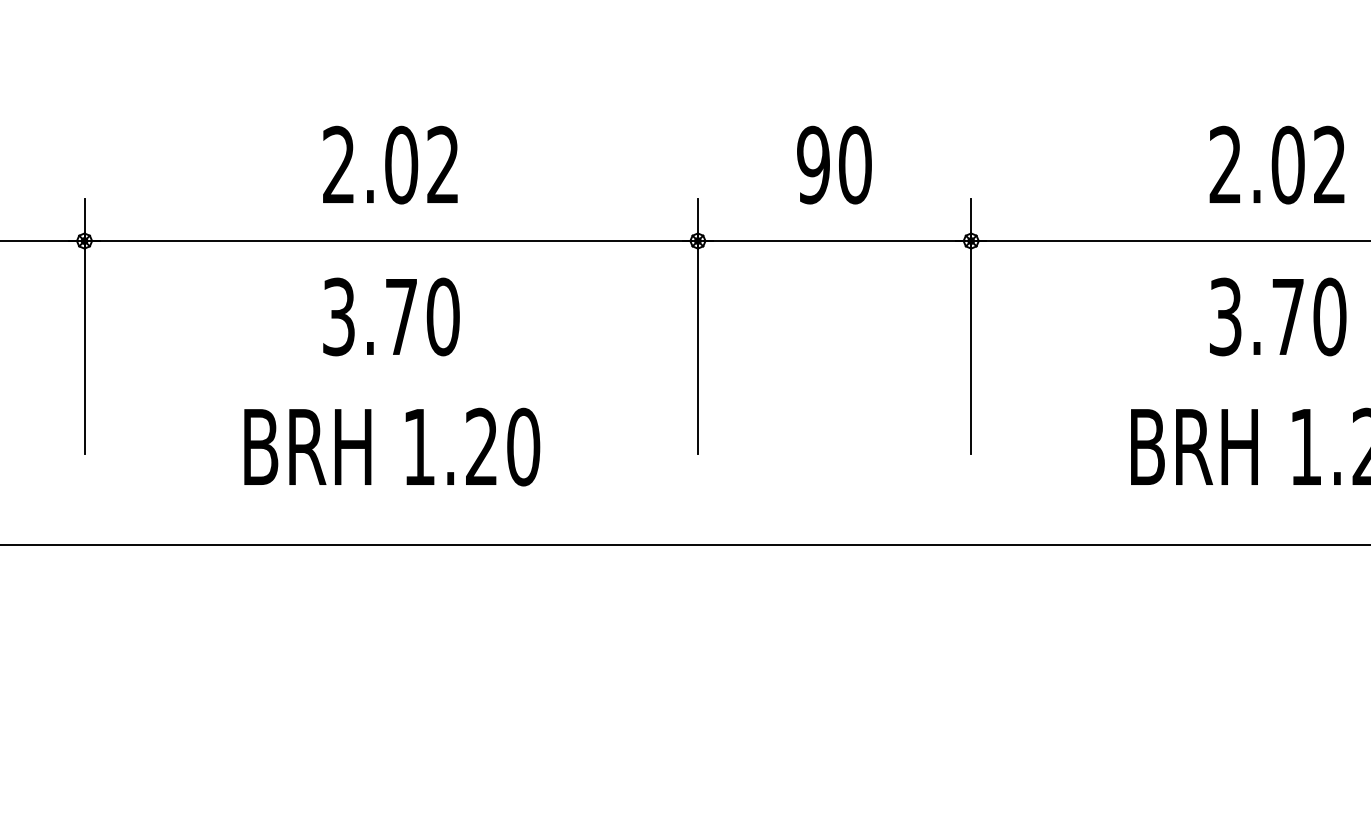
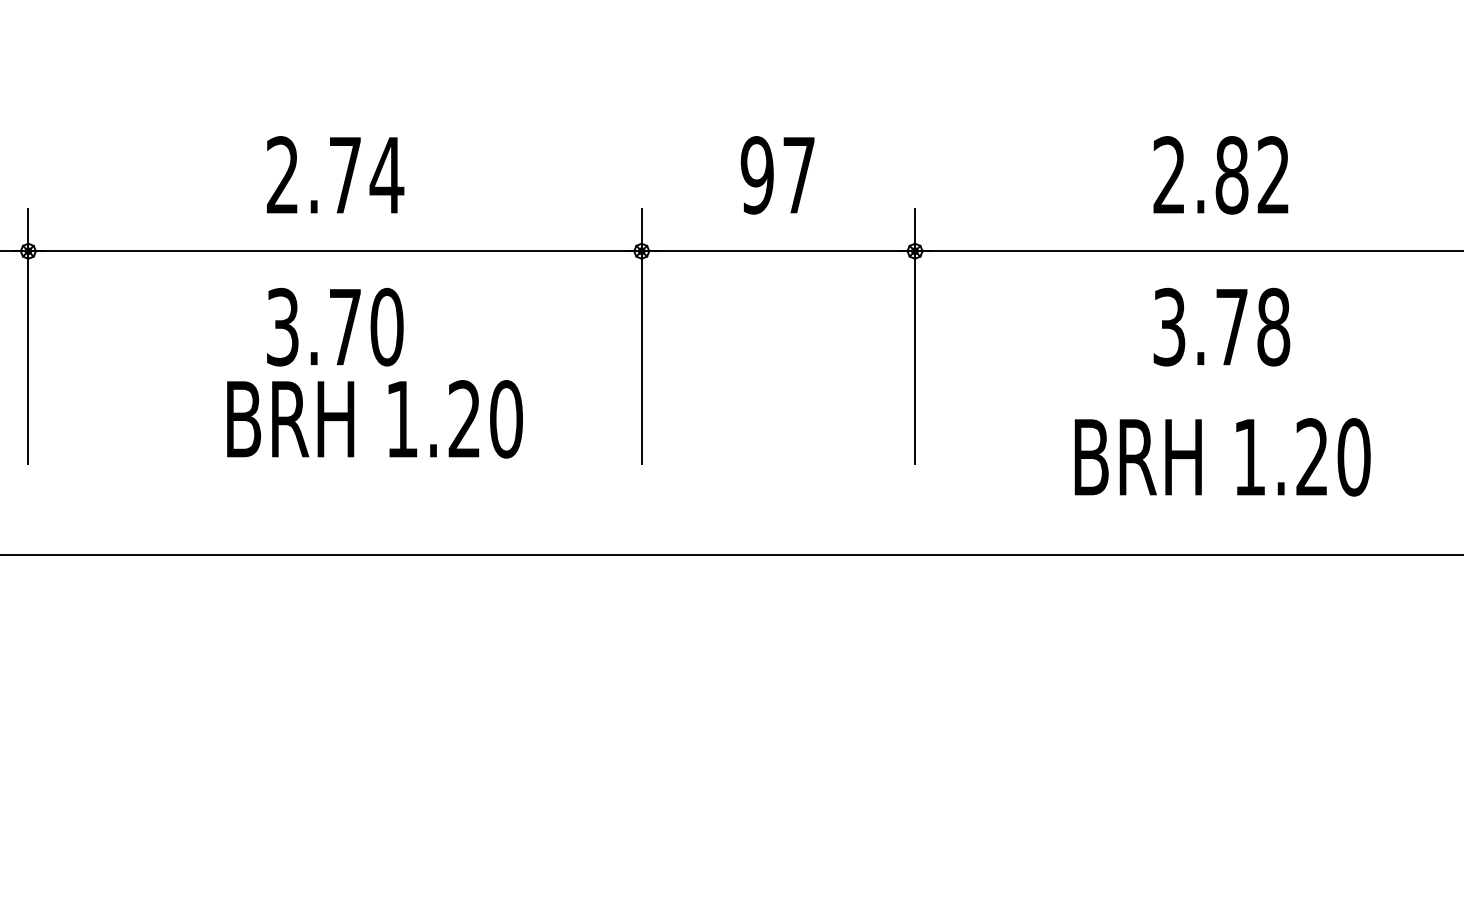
text: (422, 165) -> (366, 175), 2.02 -> 2.74
text: (854, 165) -> (798, 175), 90 -> 97
text: (1287, 165) -> (1231, 175), 2.02 -> 2.82
text: (1329, 317) -> (1273, 327), 3.70 -> 3.78
text: (391, 447) -> (374, 419), moved

